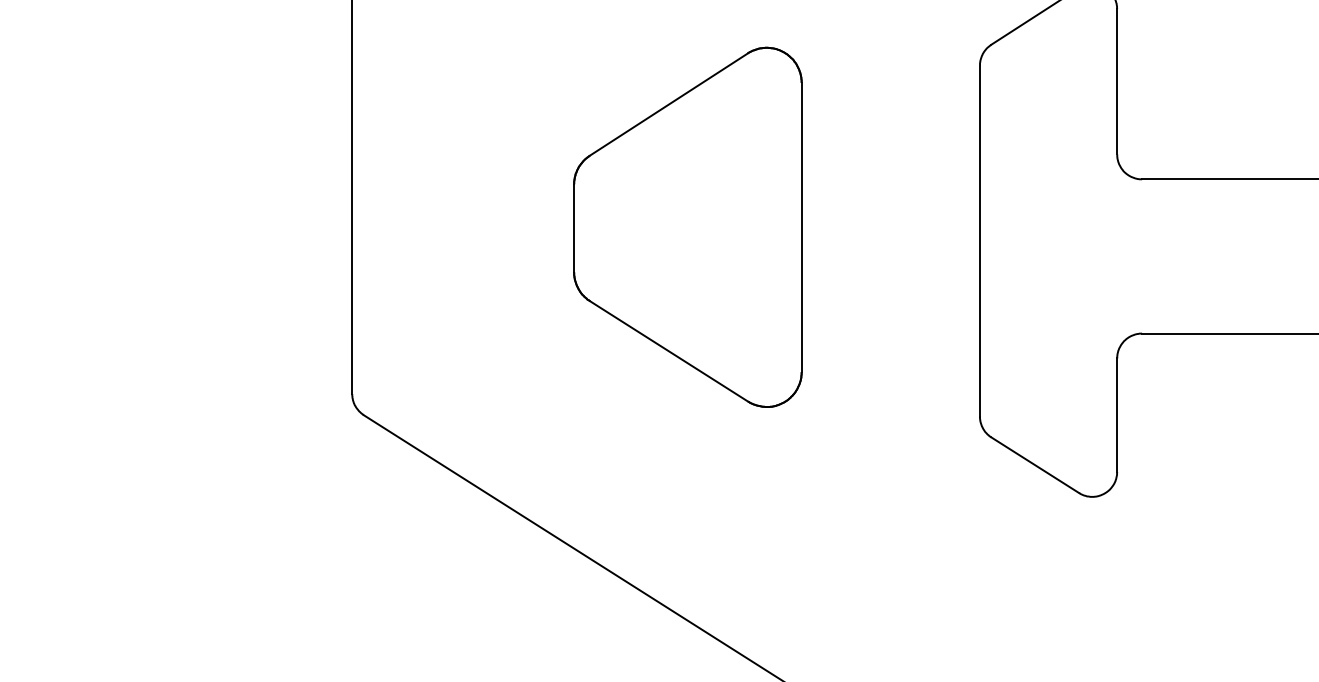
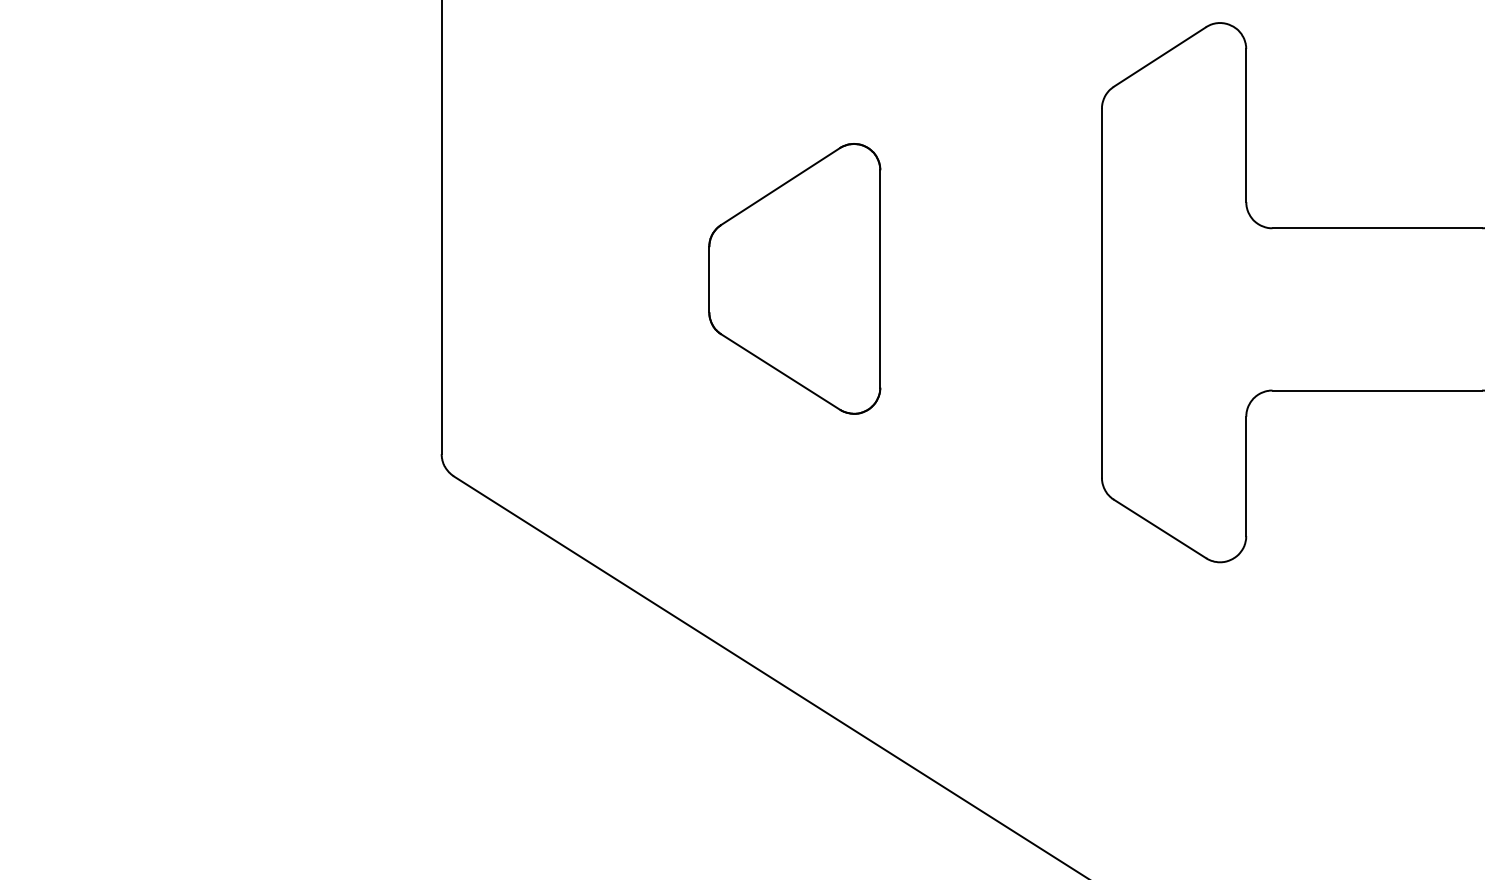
part: (687, 227) -> (794, 278), size x0.71

